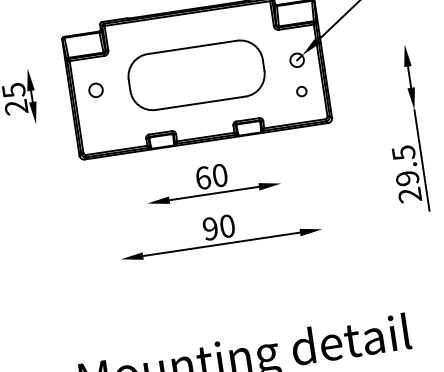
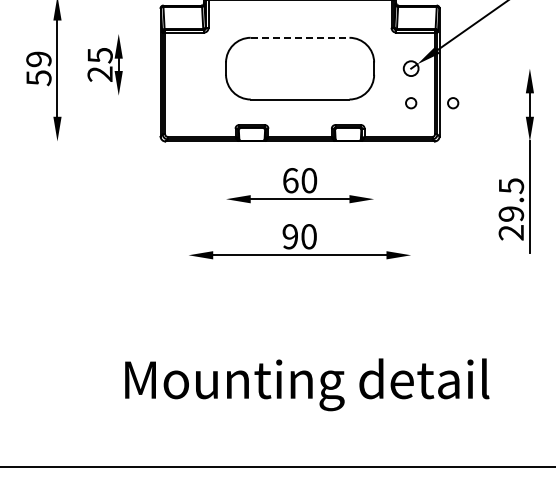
line: (192, 47) -> (300, 37), solid -> dashed
circle: (340, 86) -> (453, 103), added
circle: (95, 90) -> (188, 68), removed

